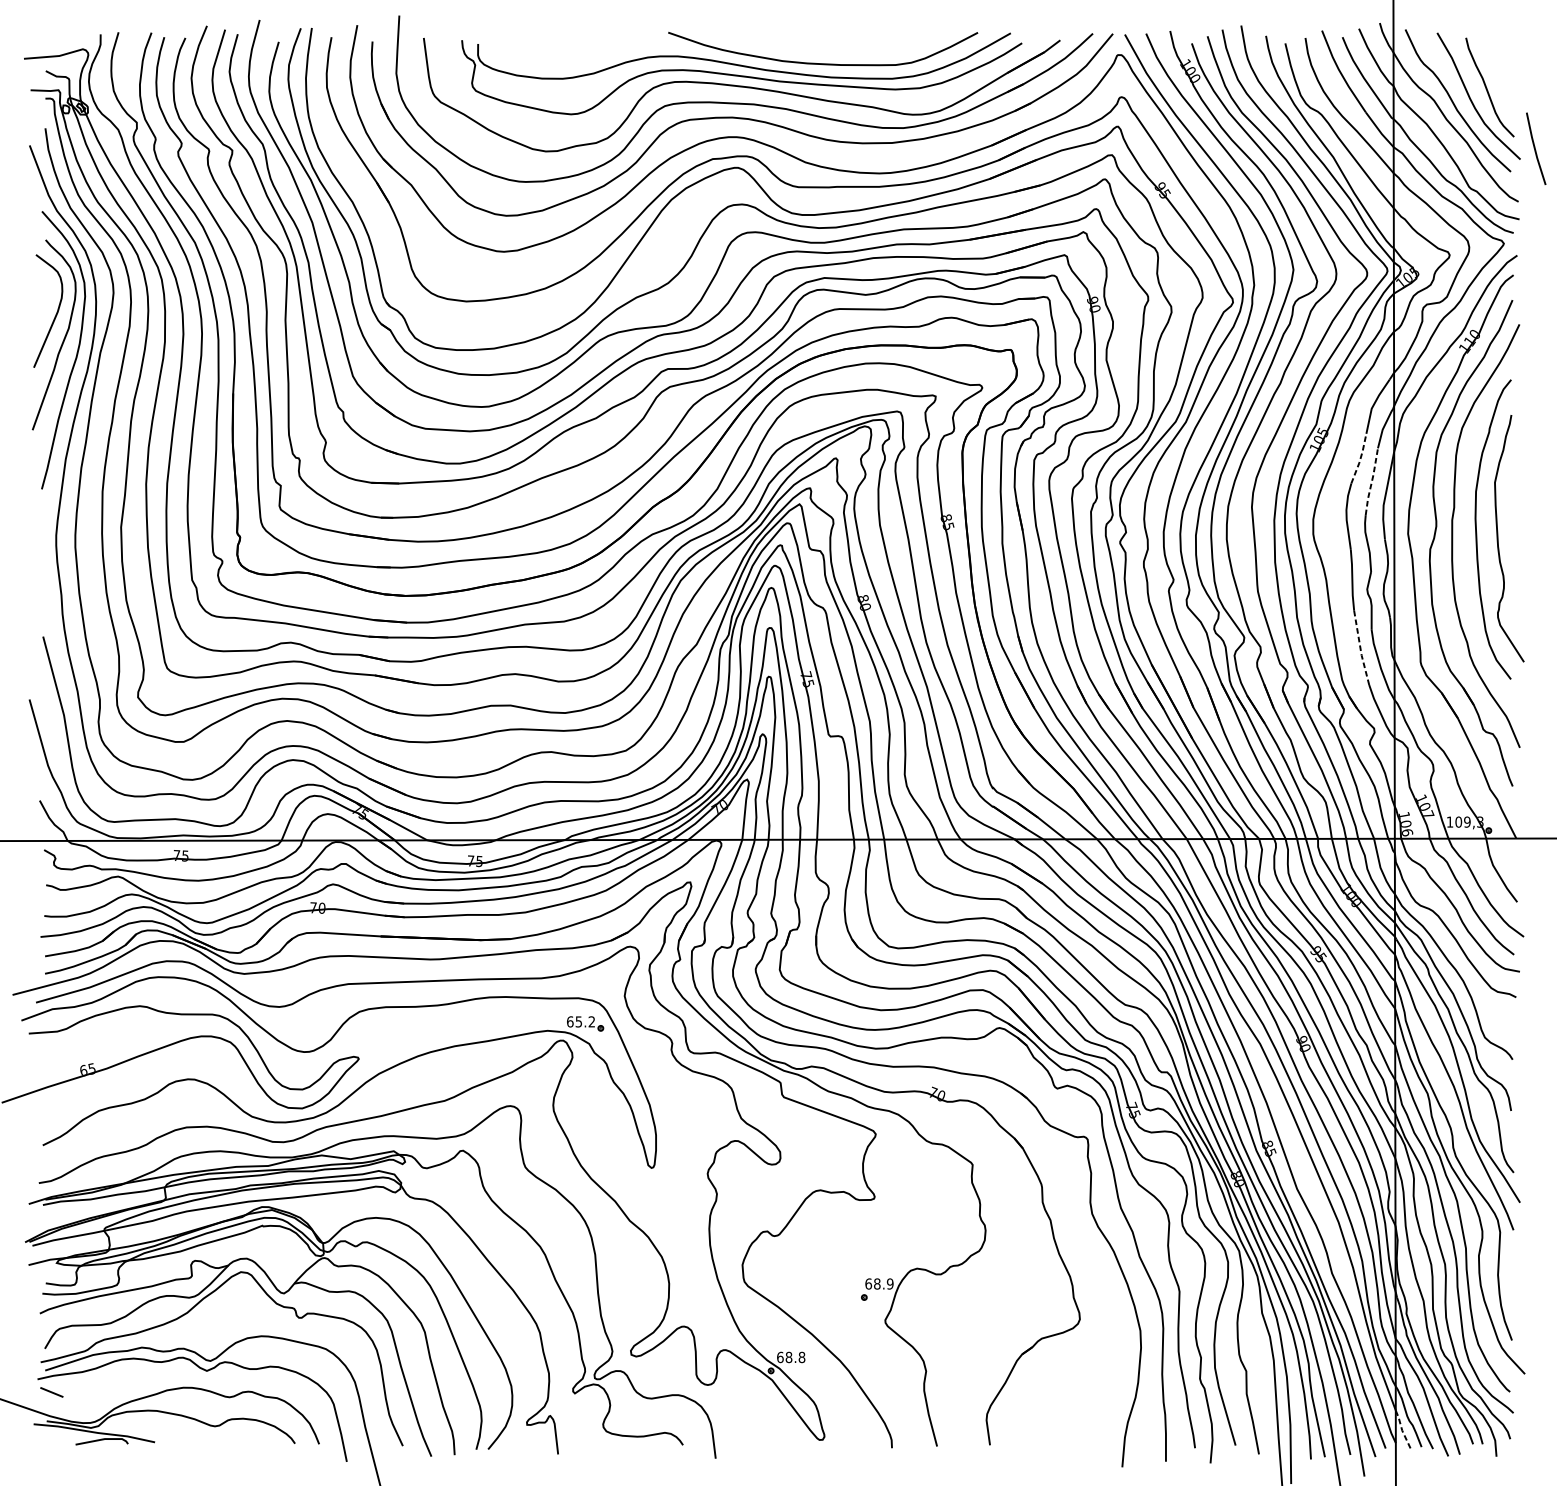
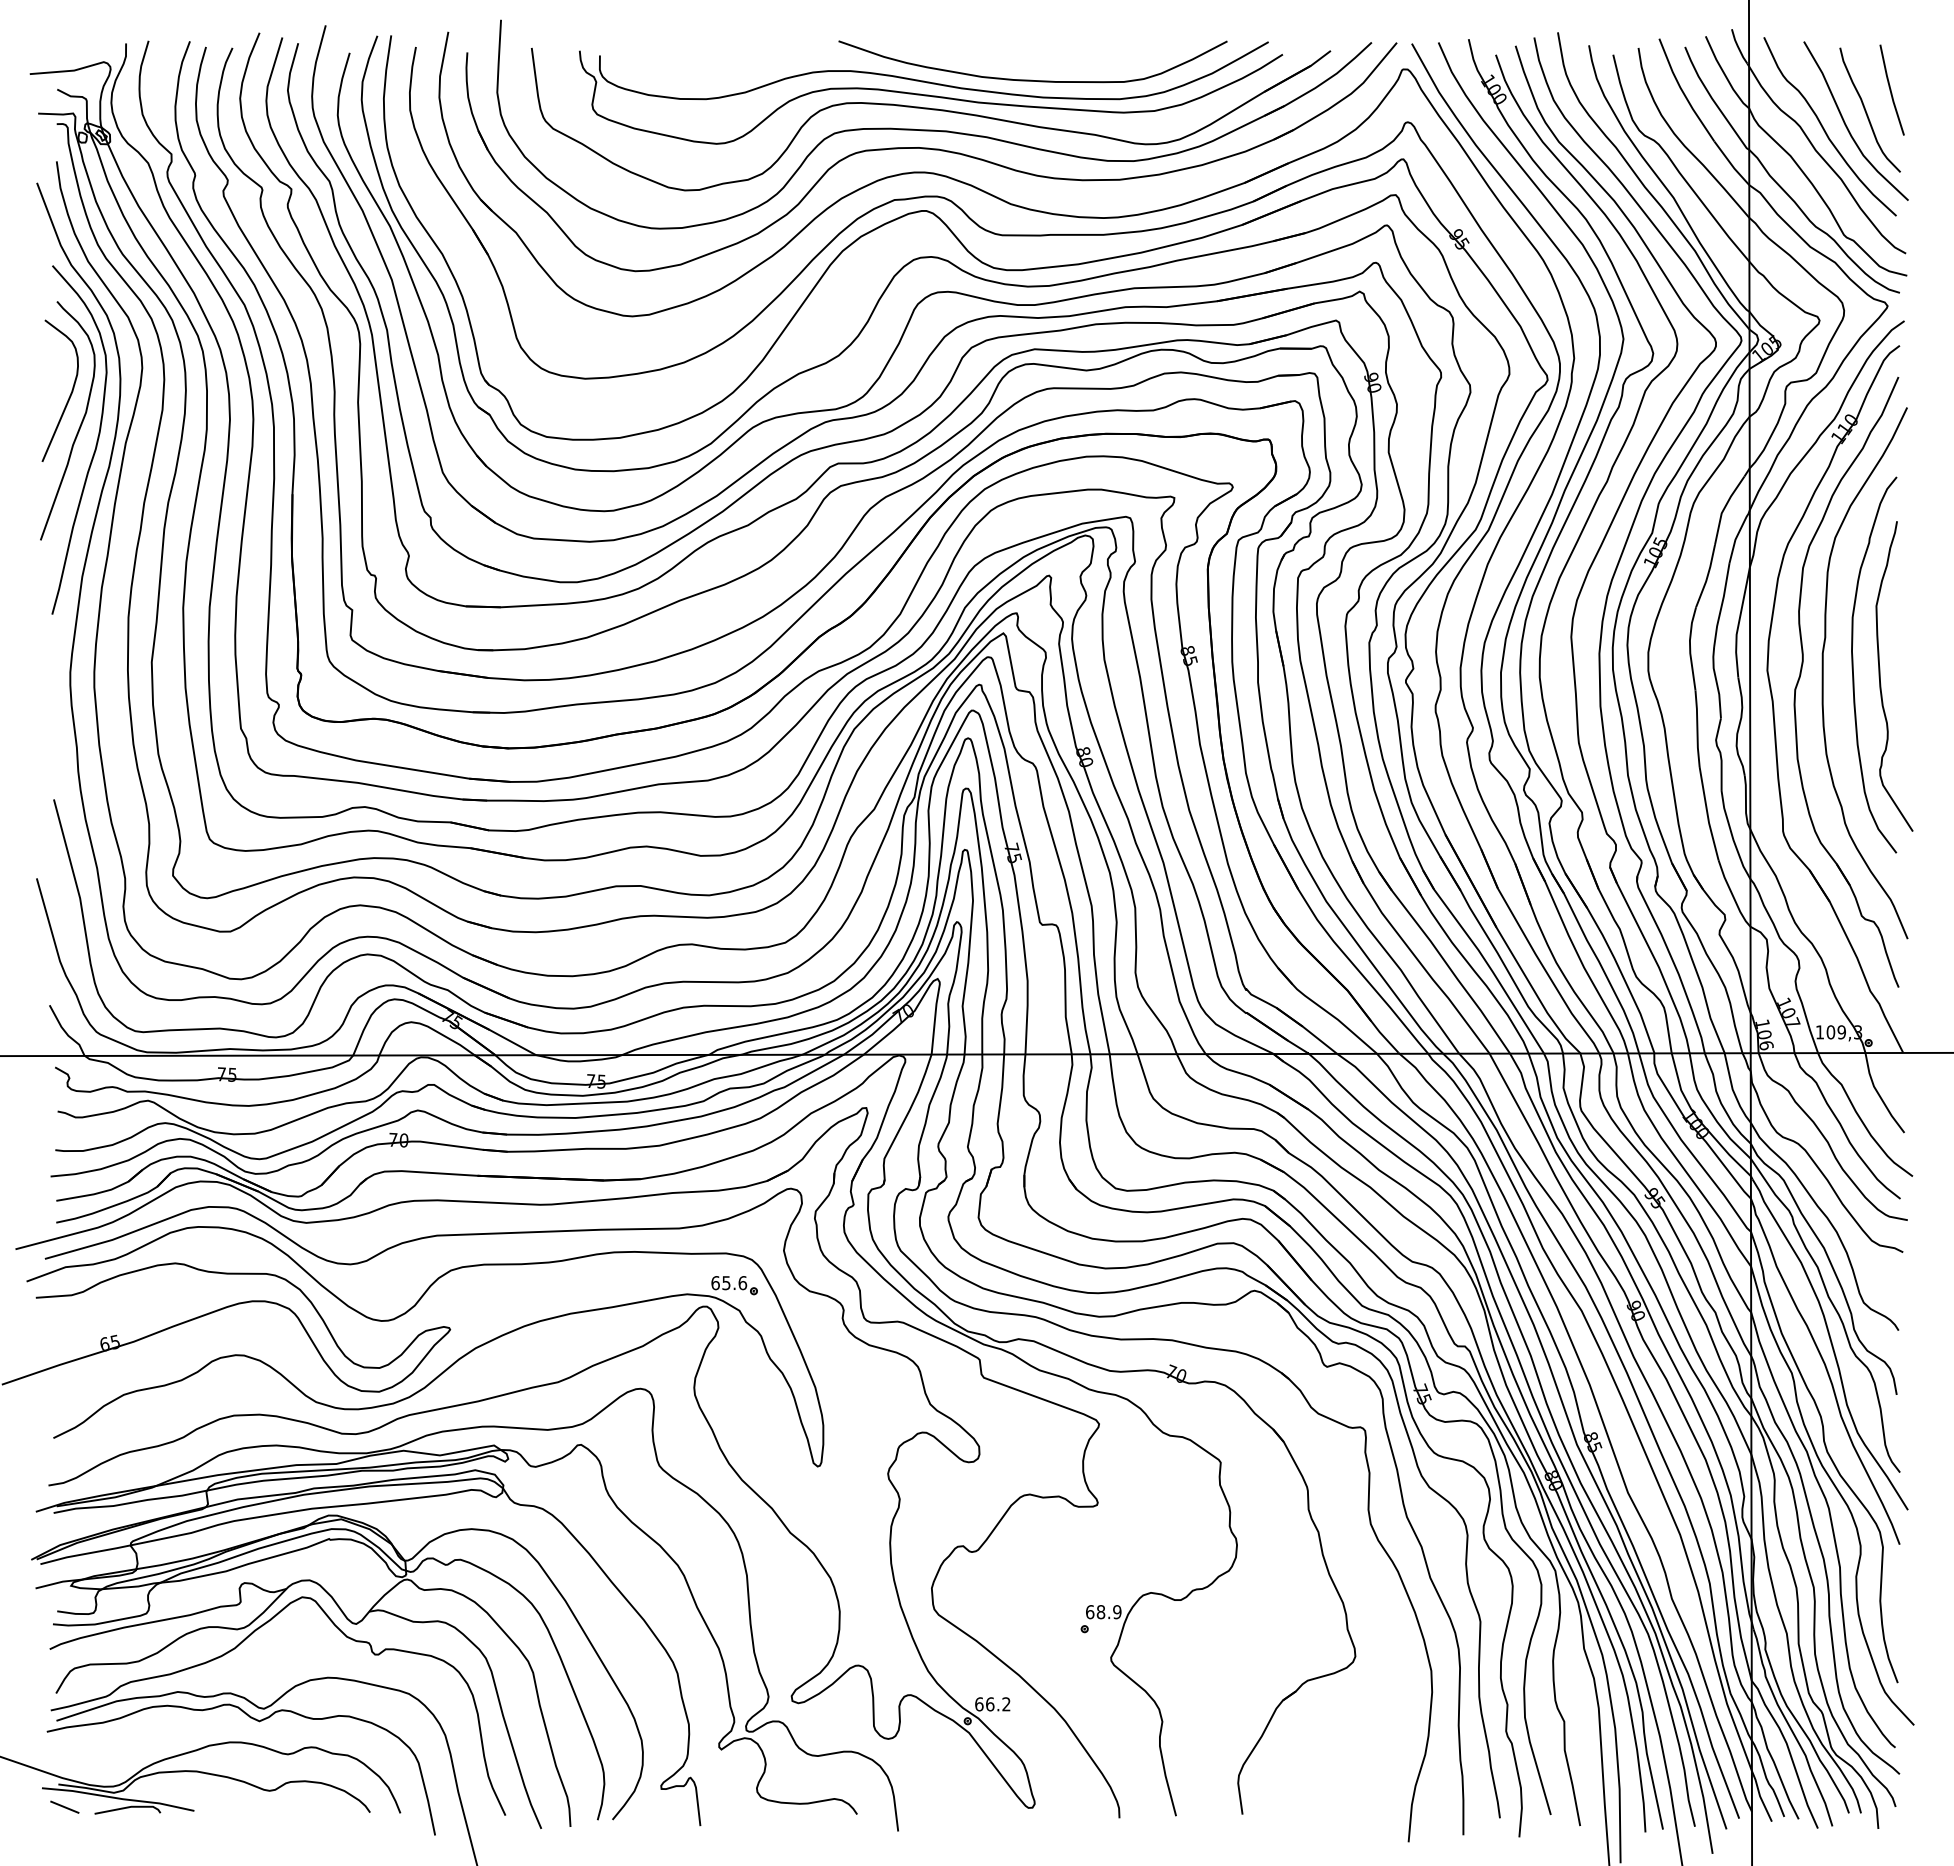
line: (1535, 148) -> (1891, 89), moved
line: (1360, 459) -> (1707, 576), dashed -> solid
line: (1371, 482) -> (1721, 605), dashed -> solid
line: (1360, 648) -> (1707, 814), dashed -> solid
text: (591, 1022) -> (742, 1283), 65.2 -> 65.6
text: (795, 1357) -> (998, 1704), 68.8 -> 66.2
line: (51, 1391) -> (64, 1806), moved
line: (1402, 1430) -> (1760, 1796), dashed -> solid

